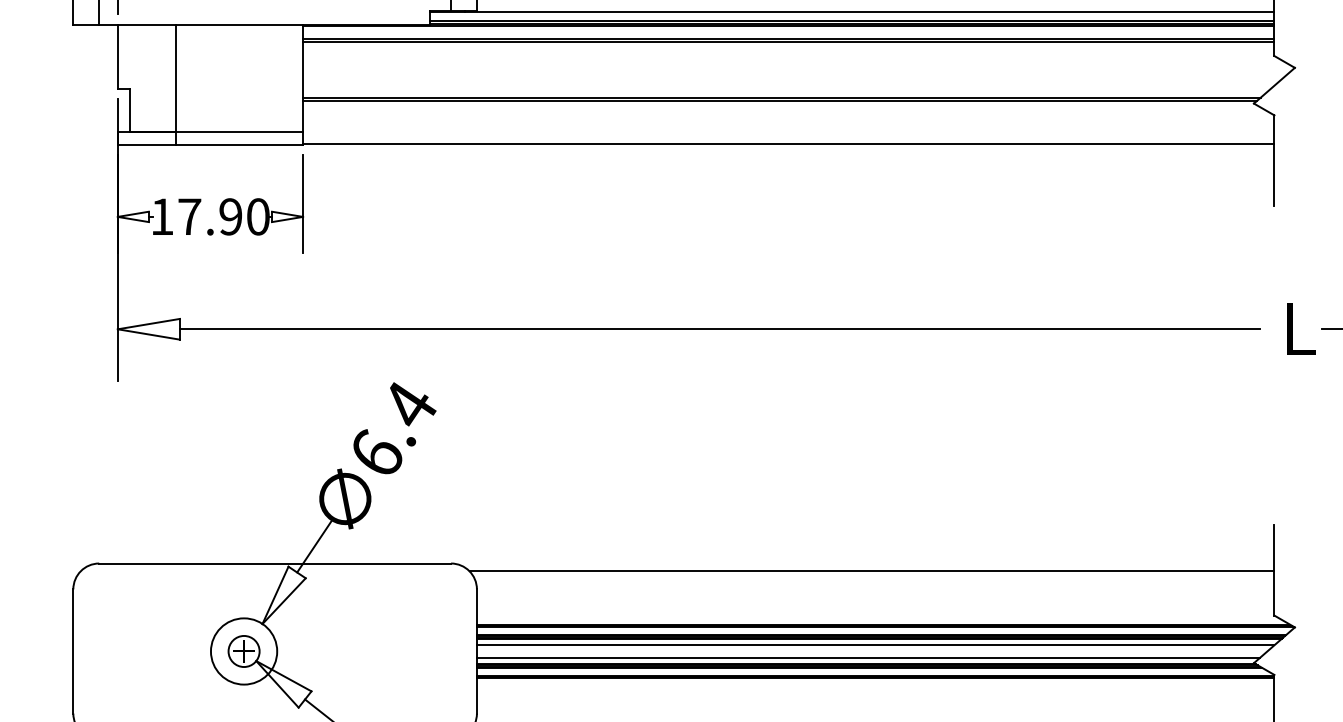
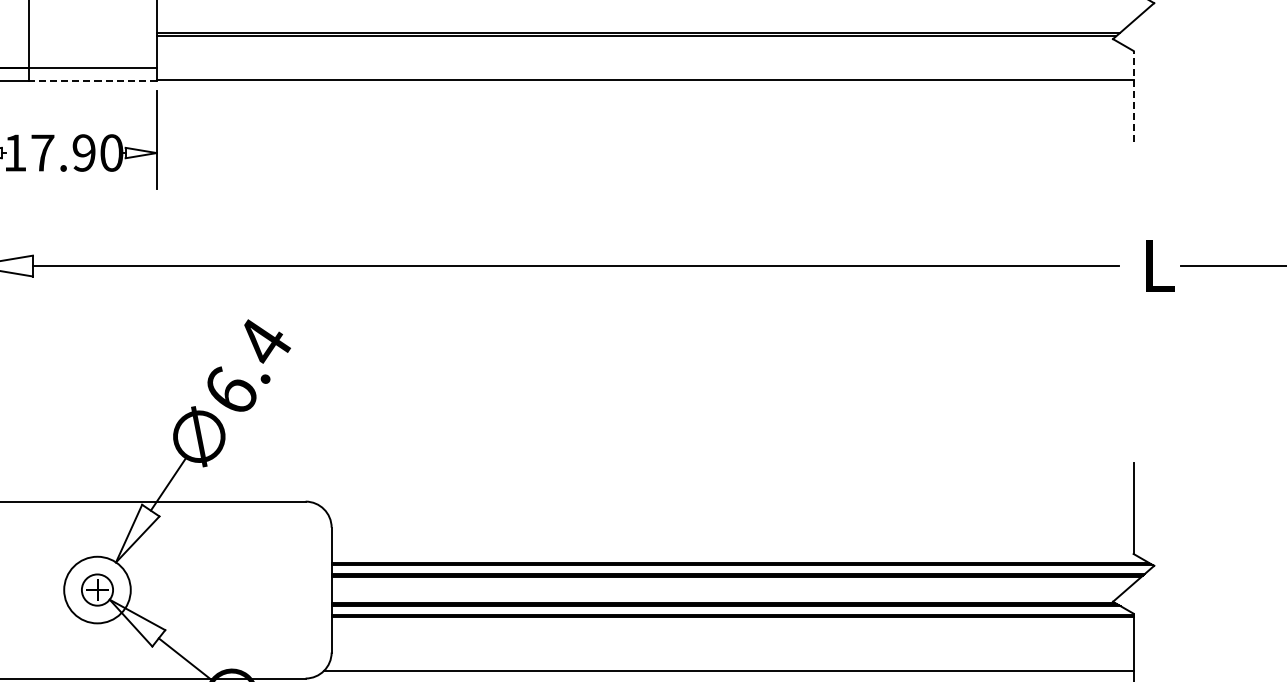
line: (239, 144) -> (92, 80), solid -> dashed
line: (1274, 160) -> (1133, 96), solid -> dashed
line: (871, 571) -> (728, 509), removed
line: (875, 645) -> (732, 584), removed
line: (868, 657) -> (725, 596), removed

